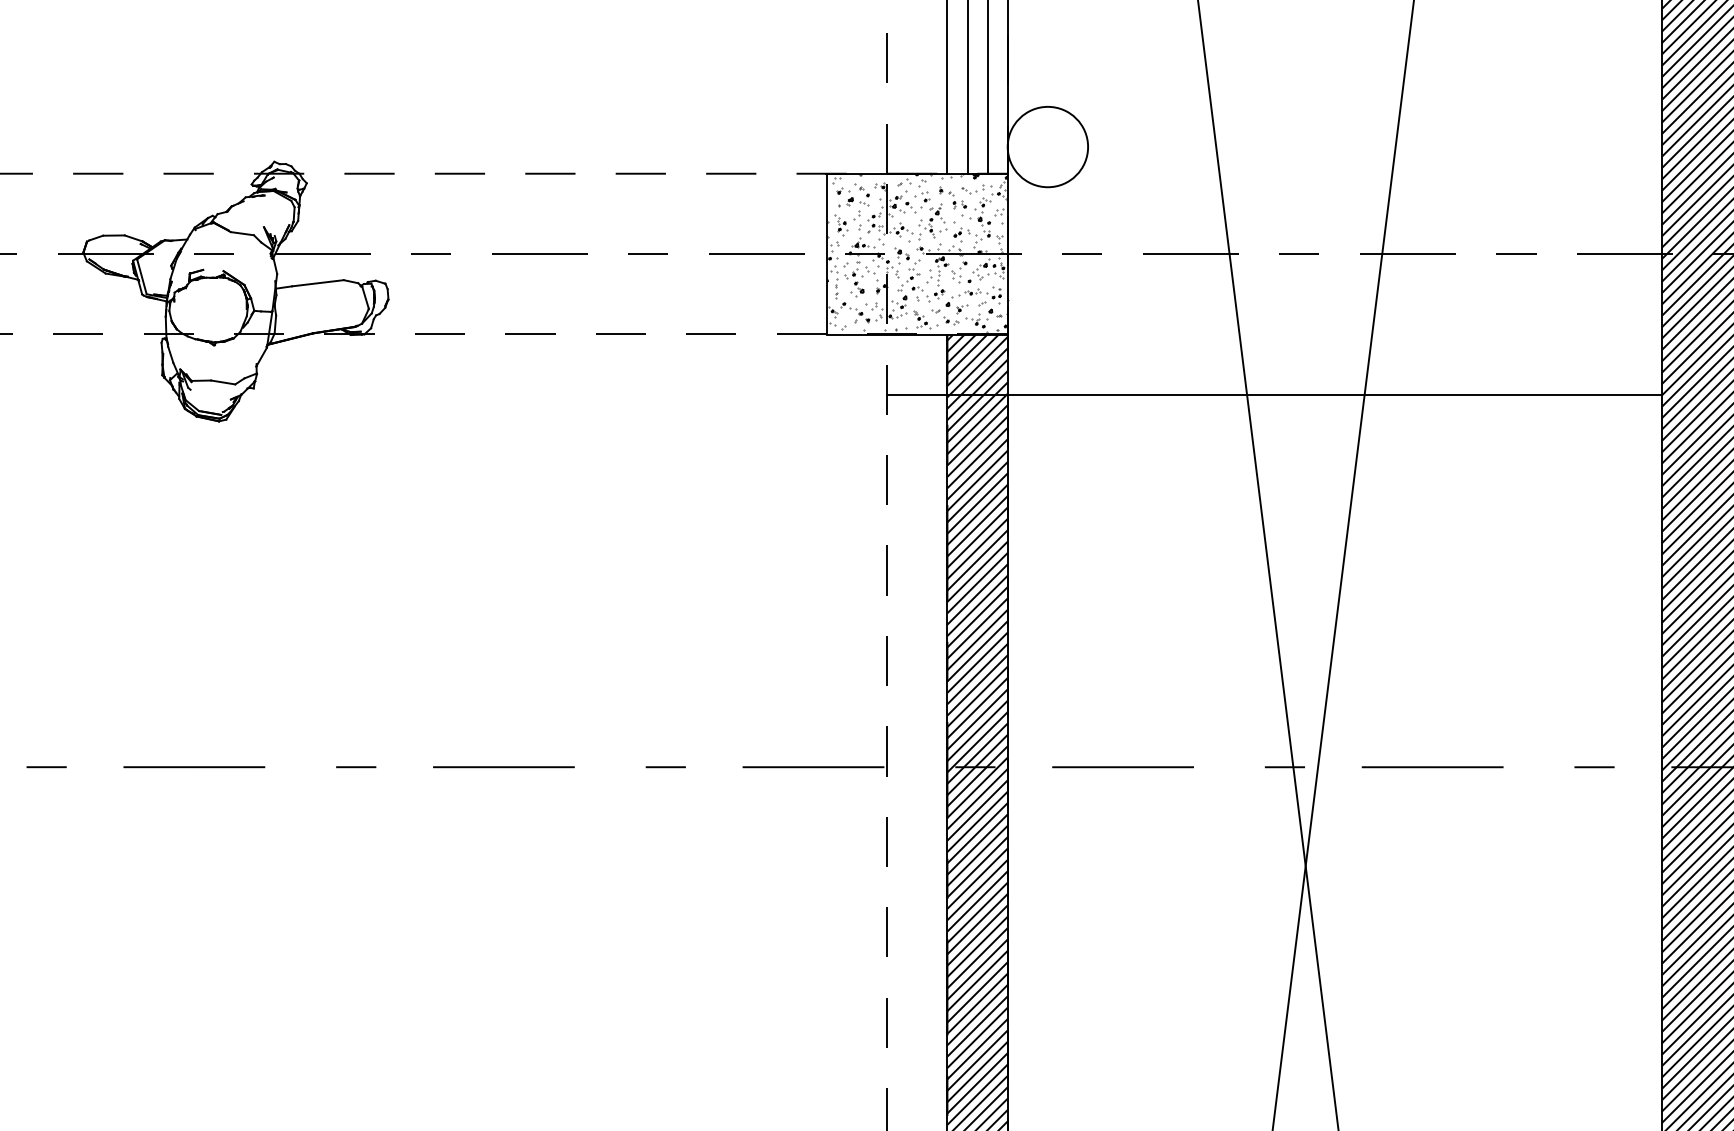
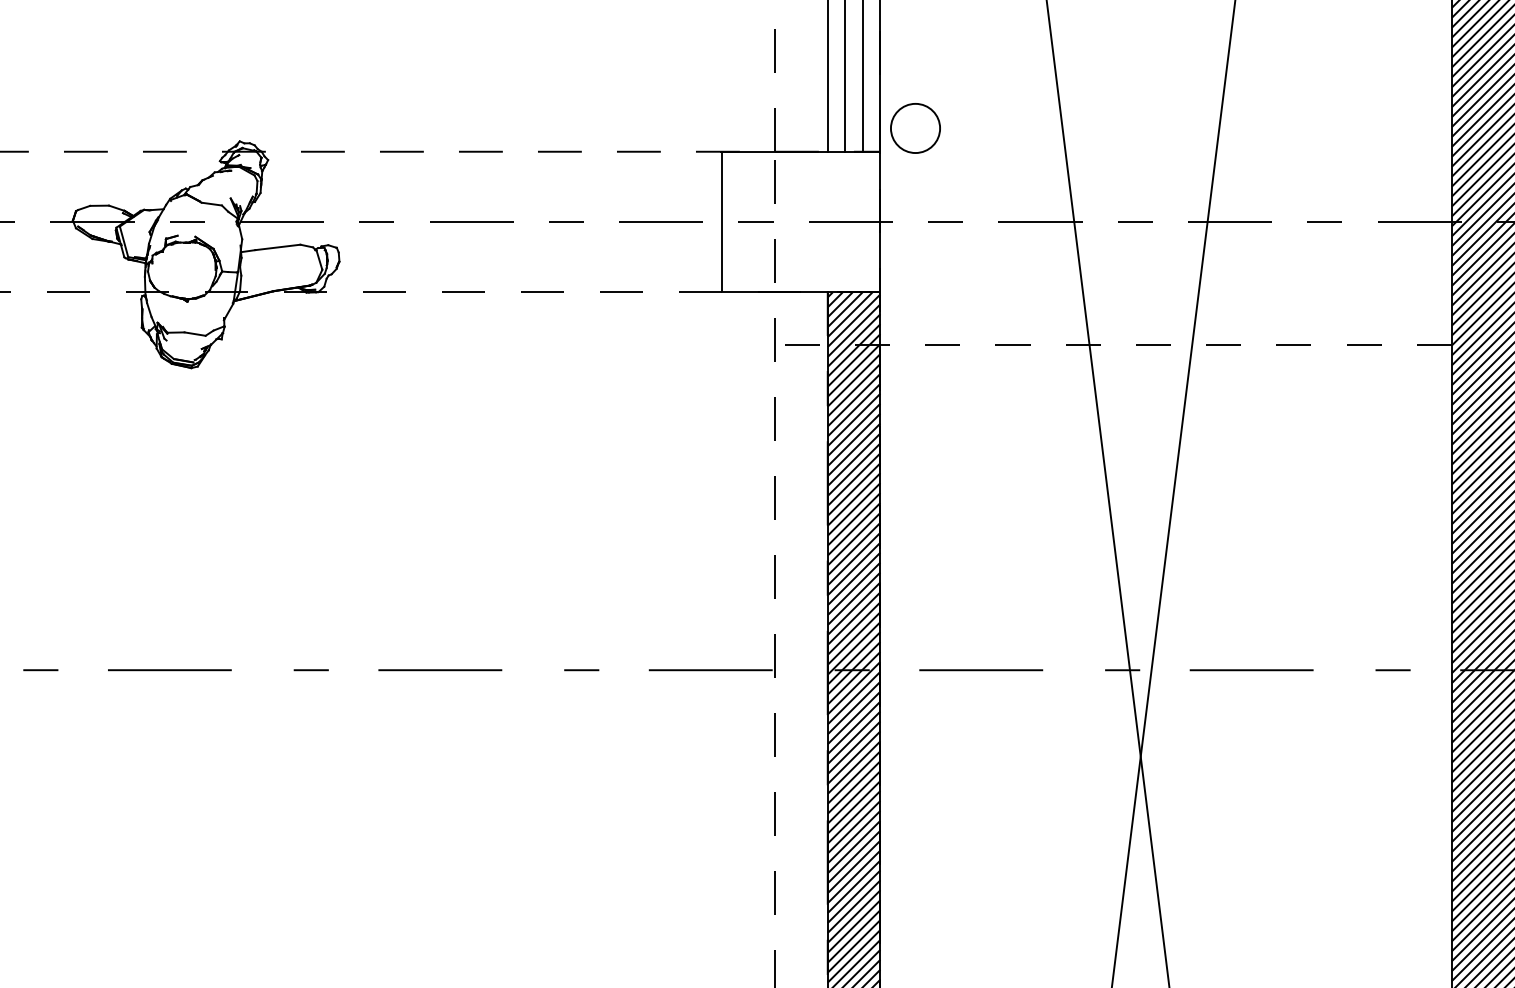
circle: (1047, 146) -> (915, 127), size x0.7
hatch: (916, 252) -> (800, 220), removed
line: (1274, 394) -> (1113, 344), solid -> dashed

